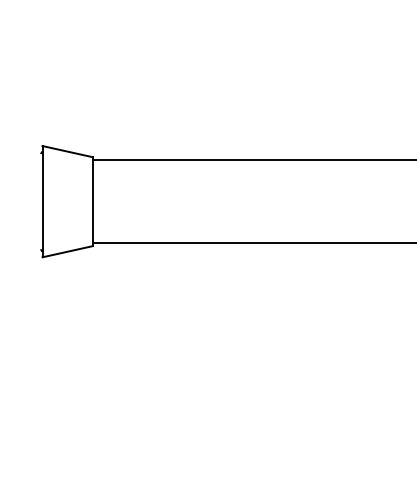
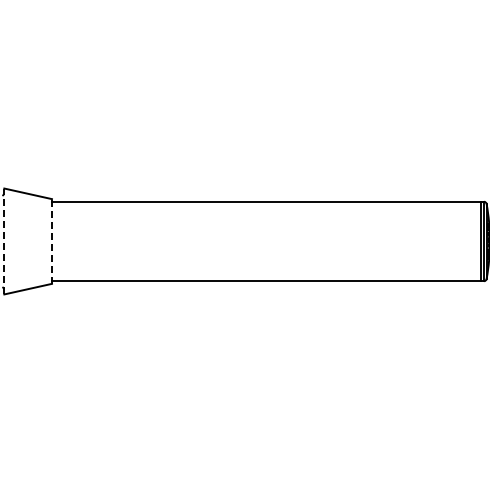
line: (92, 200) -> (51, 240), solid -> dashed
line: (42, 201) -> (4, 241), solid -> dashed

